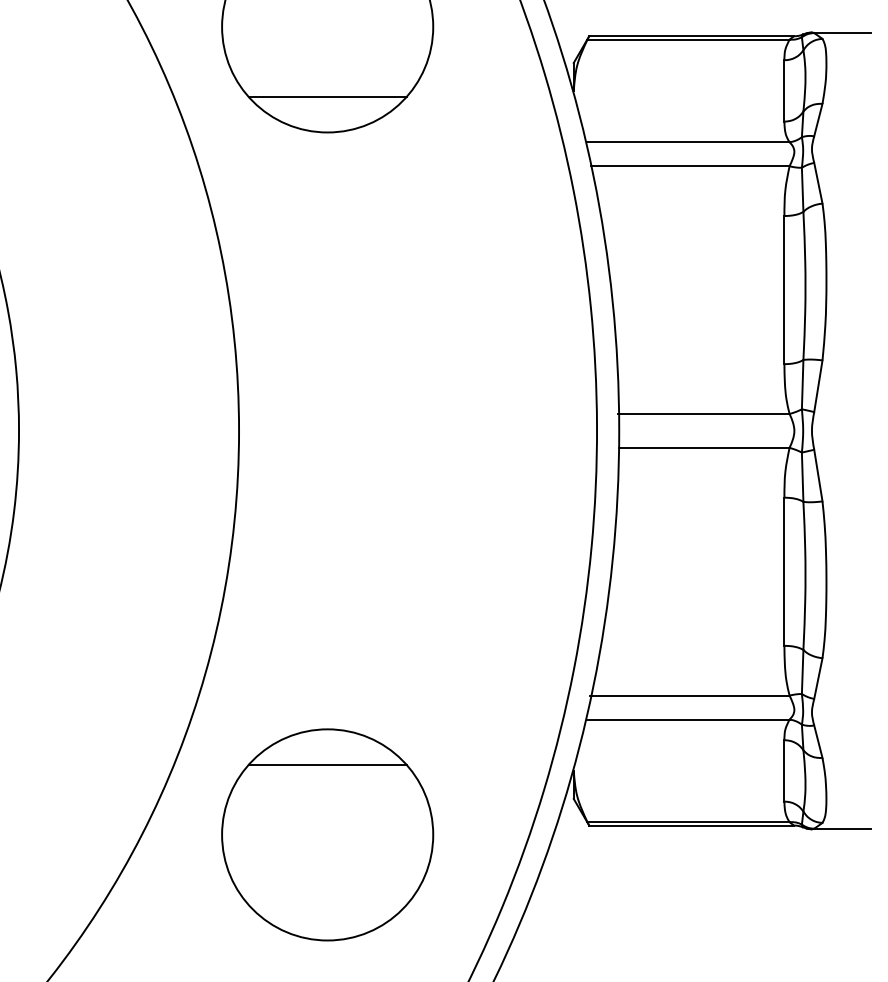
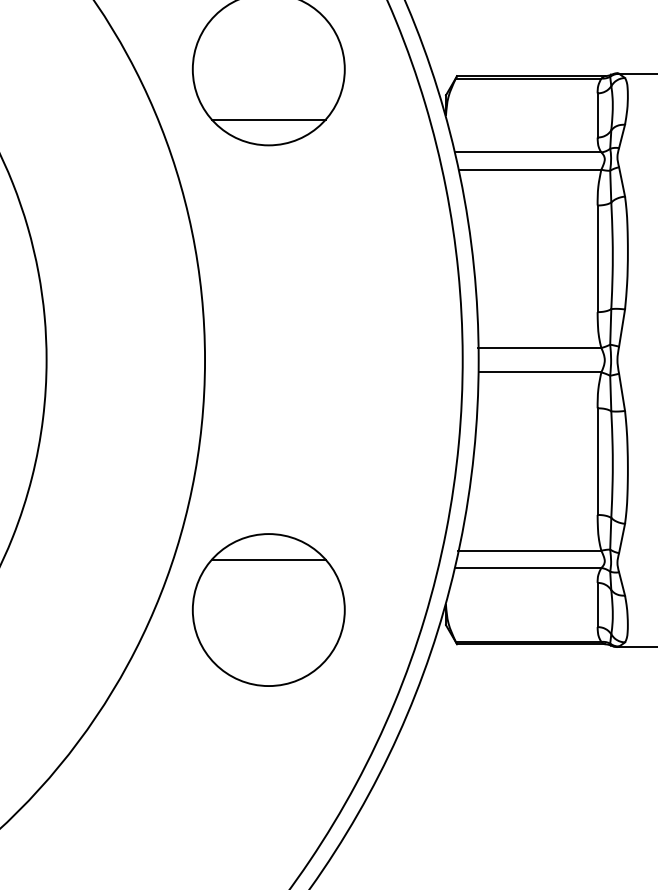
part: (327, 834) -> (268, 609), moved

